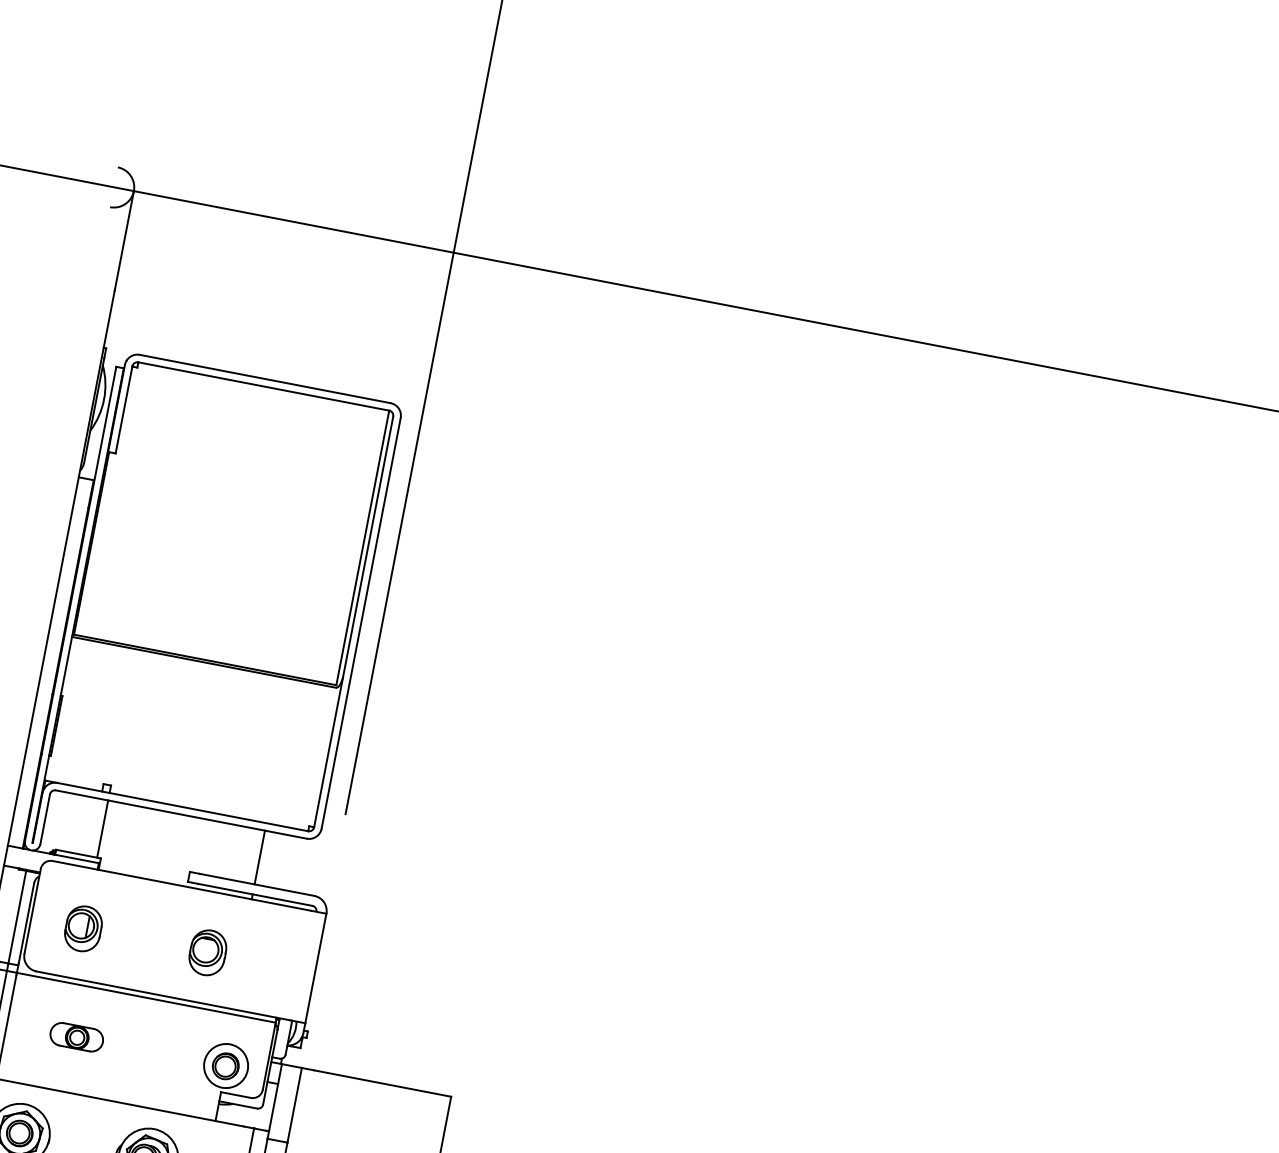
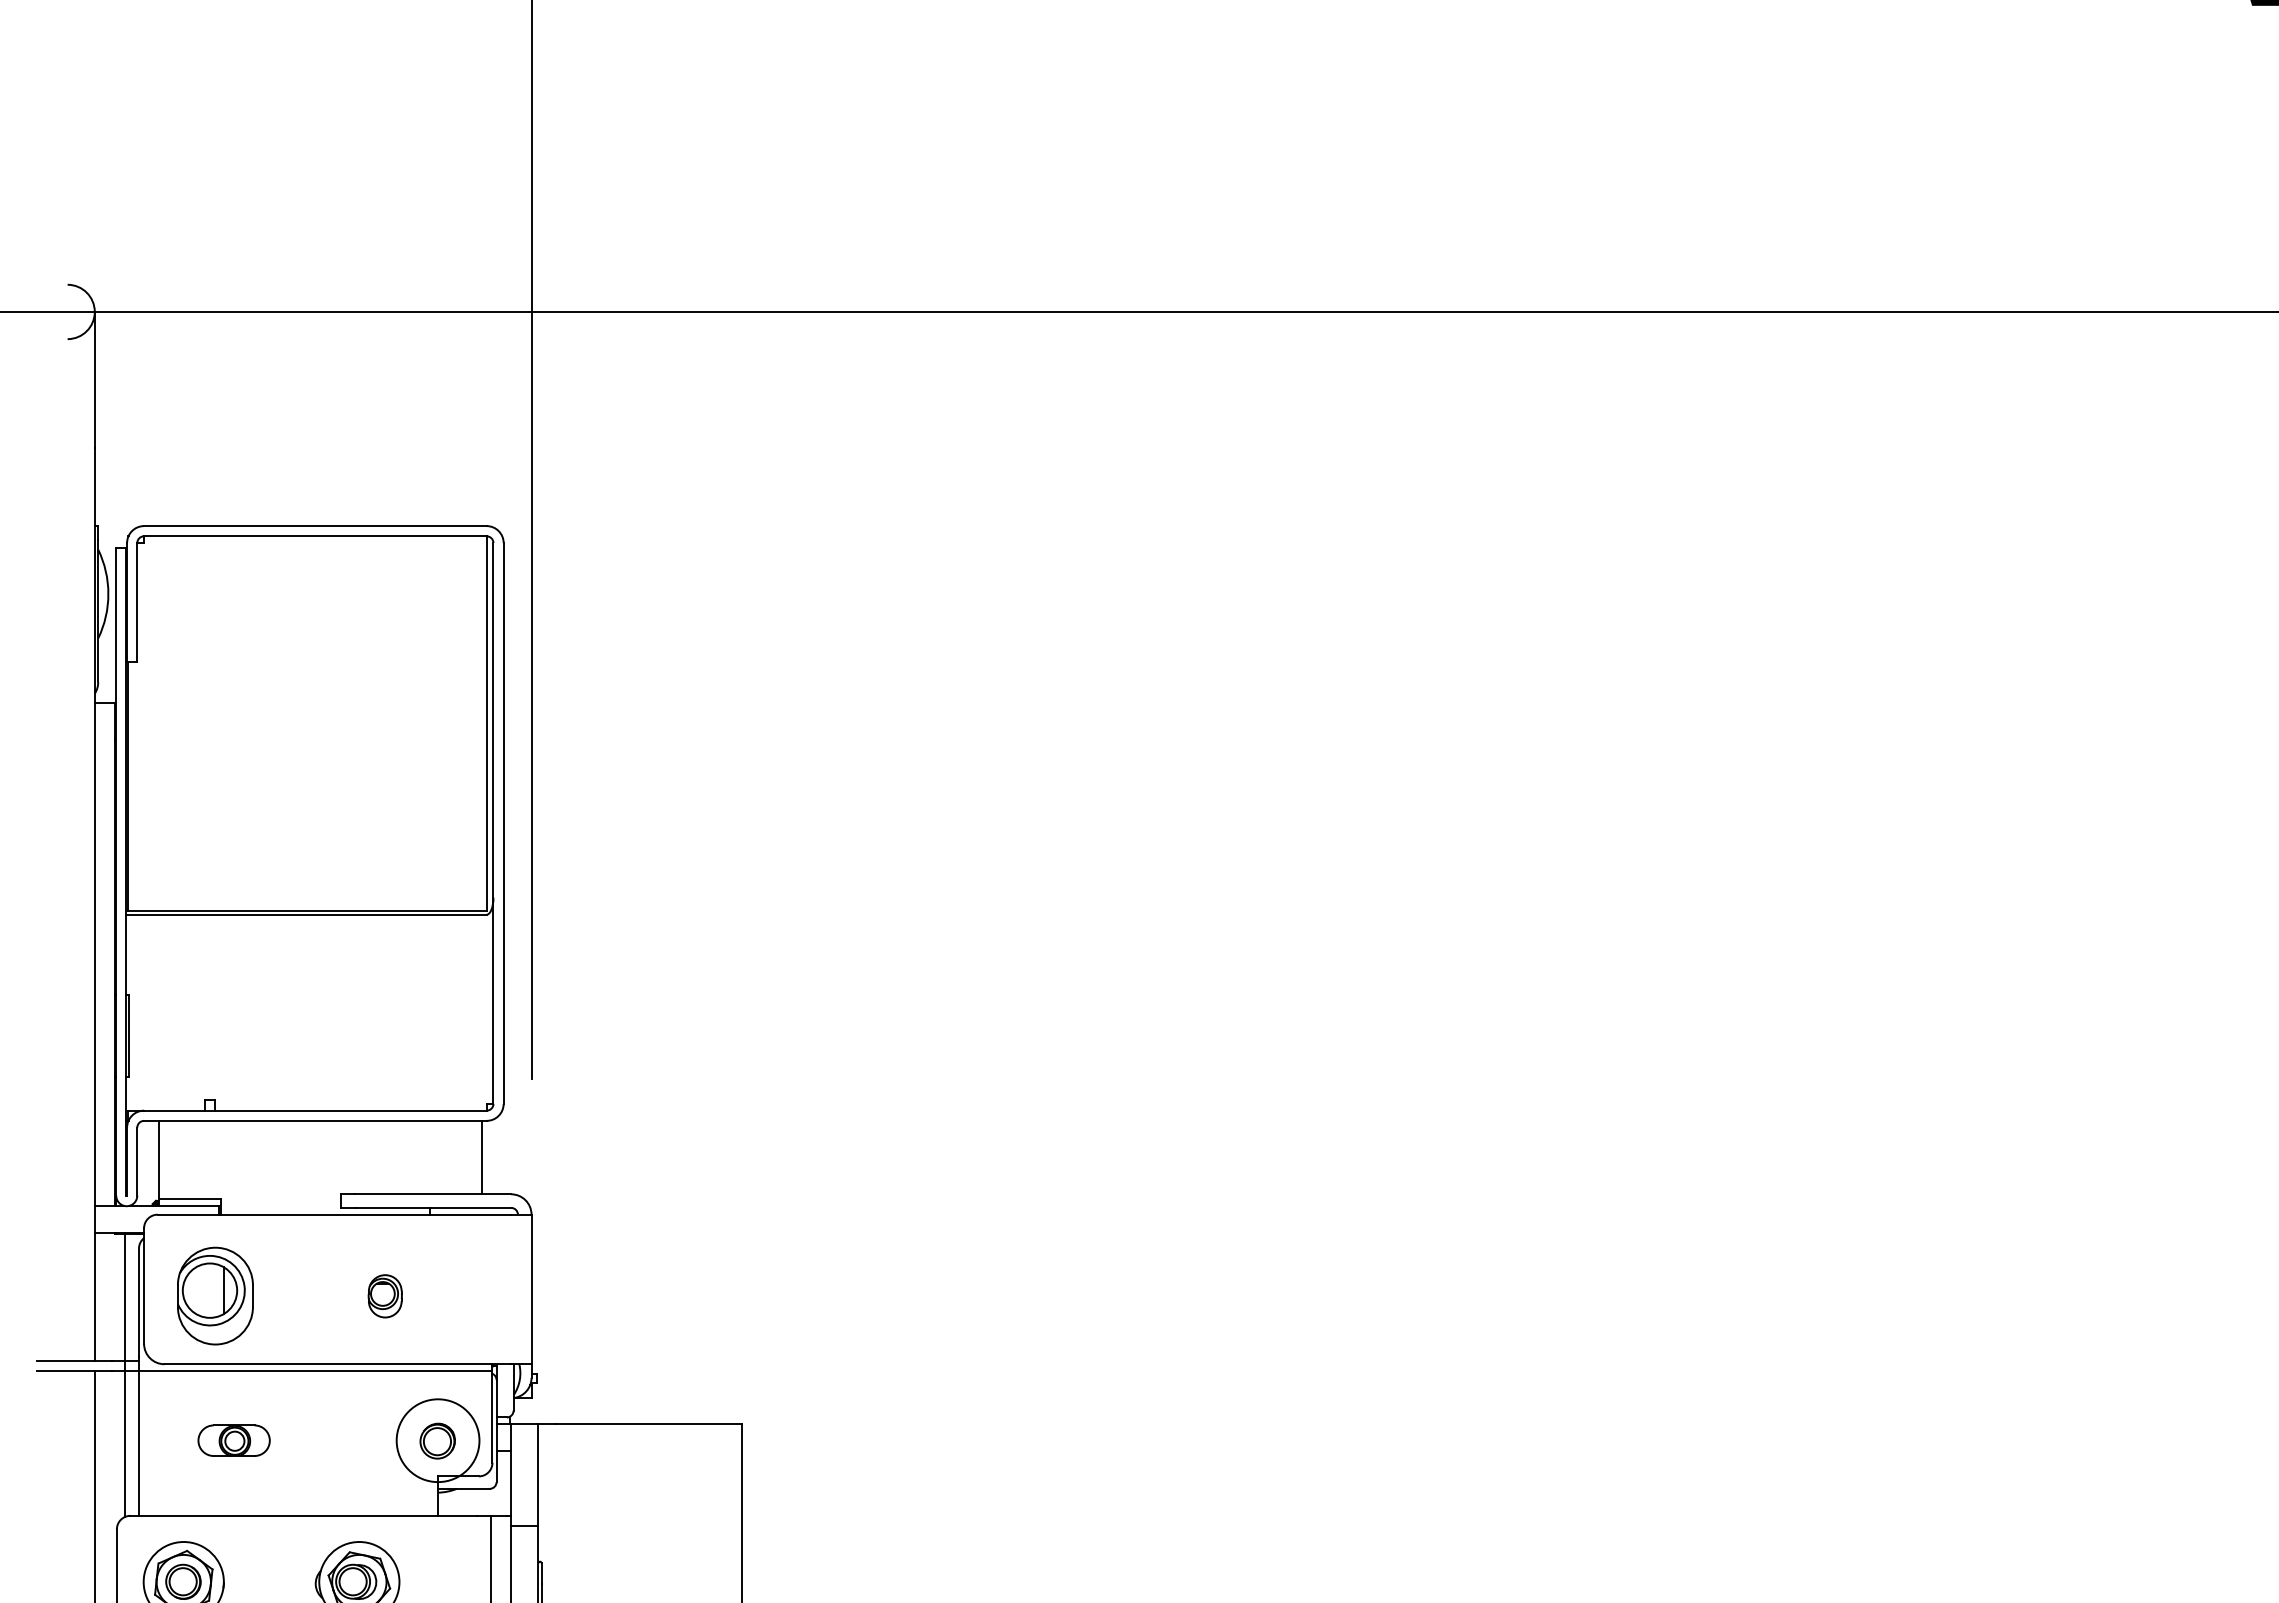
line: (102, 828) -> (159, 1159), moved
line: (259, 857) -> (481, 1157), moved
part: (83, 929) -> (215, 1296), size x1.6
part: (207, 952) -> (384, 1296), size x0.7
circle: (225, 1065) -> (437, 1440), size x1.4

